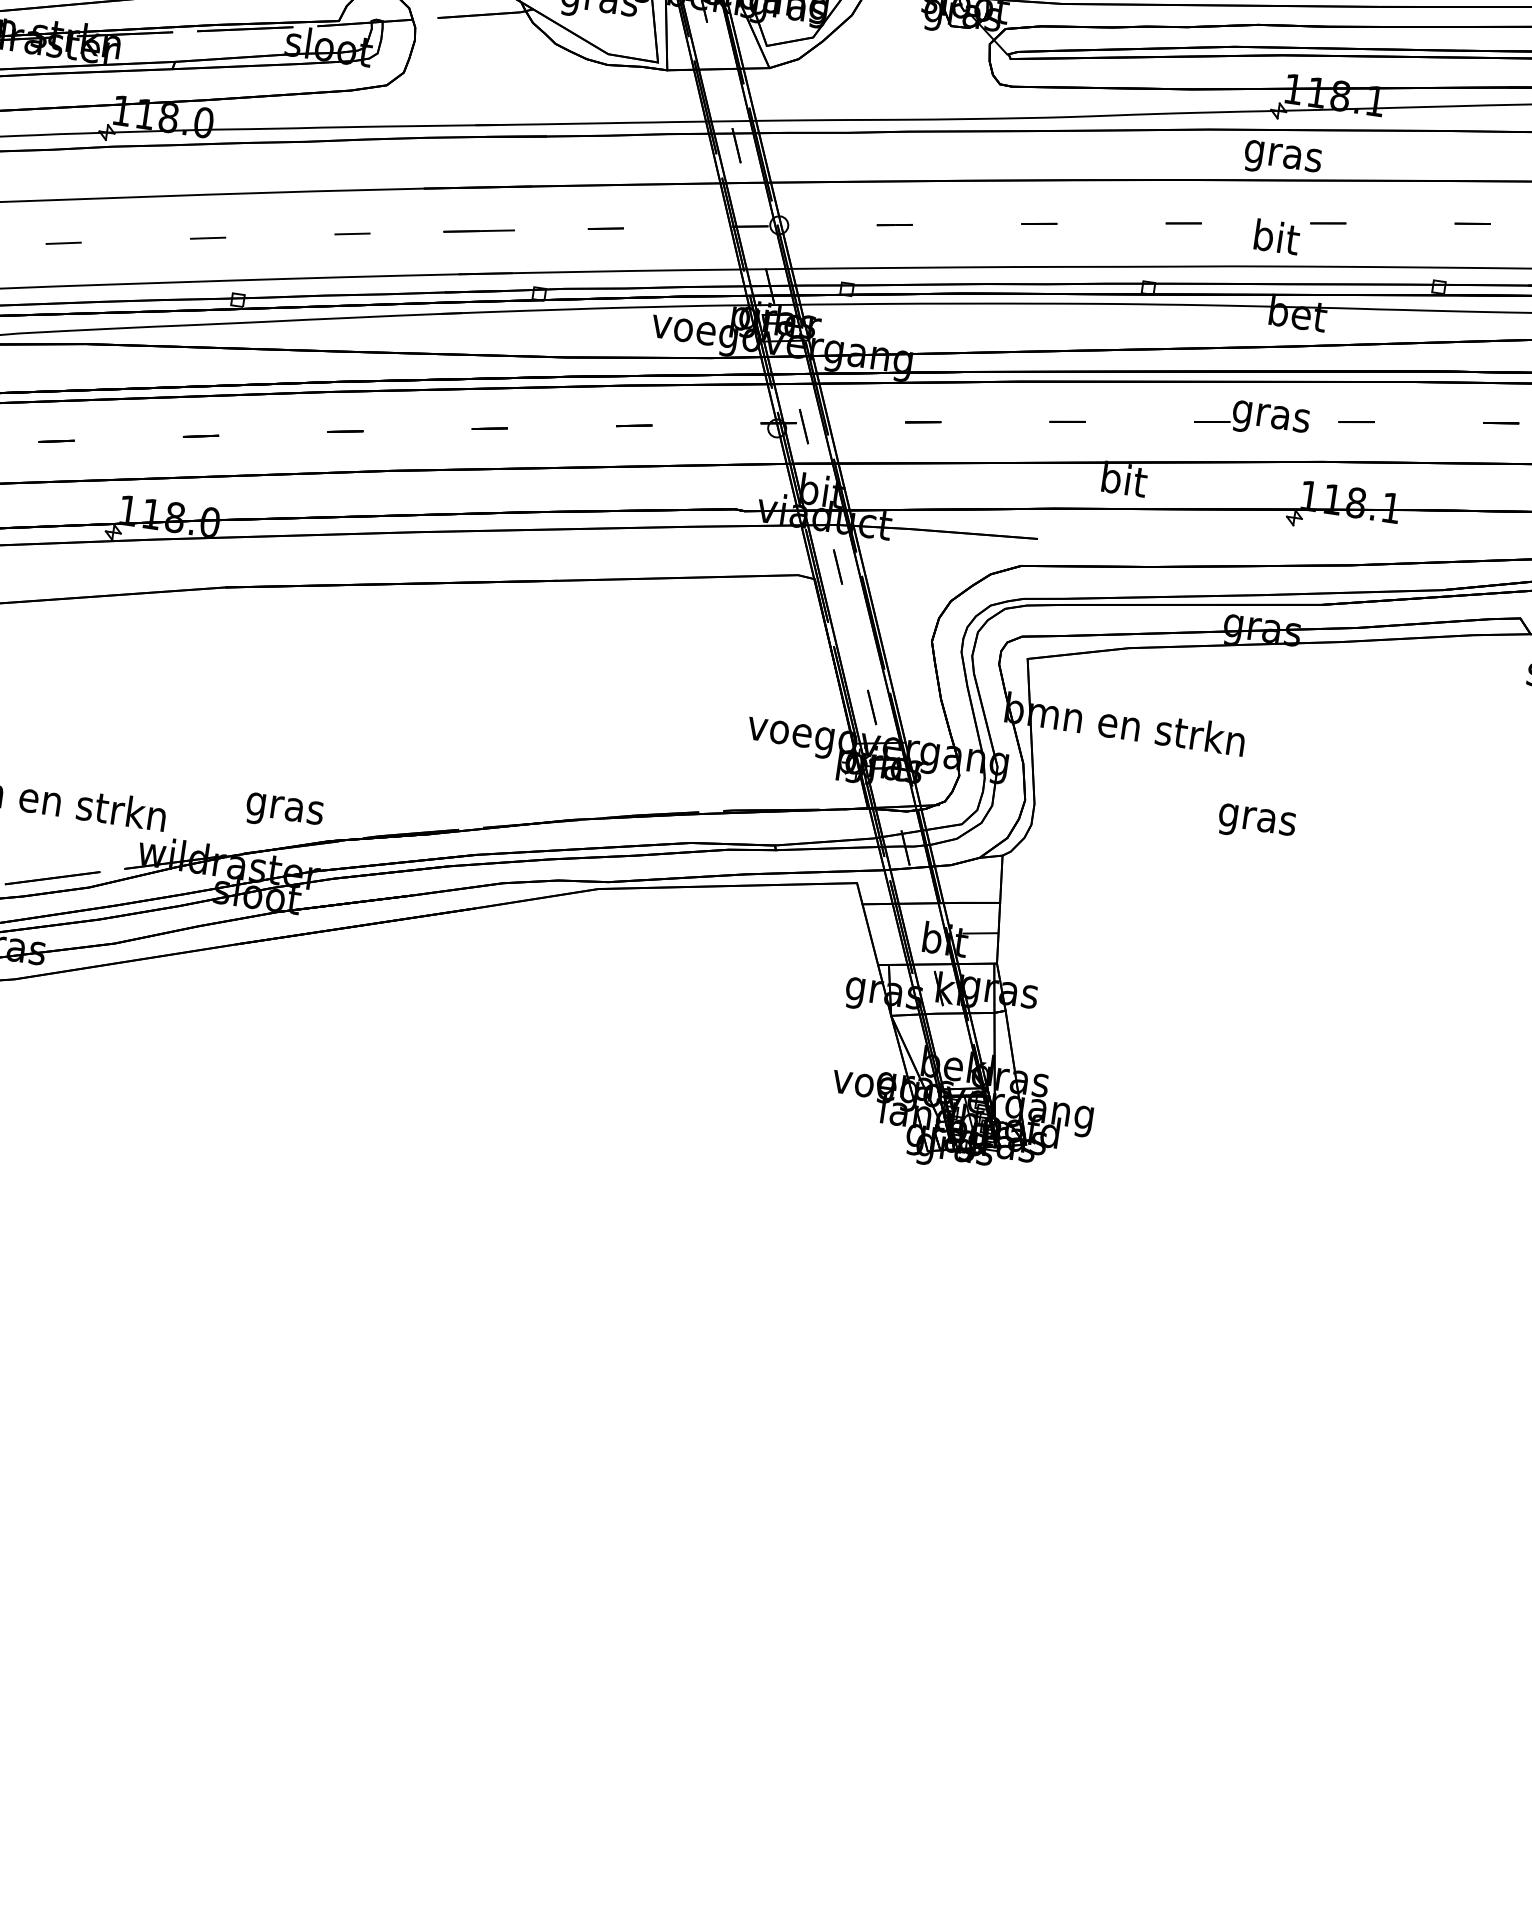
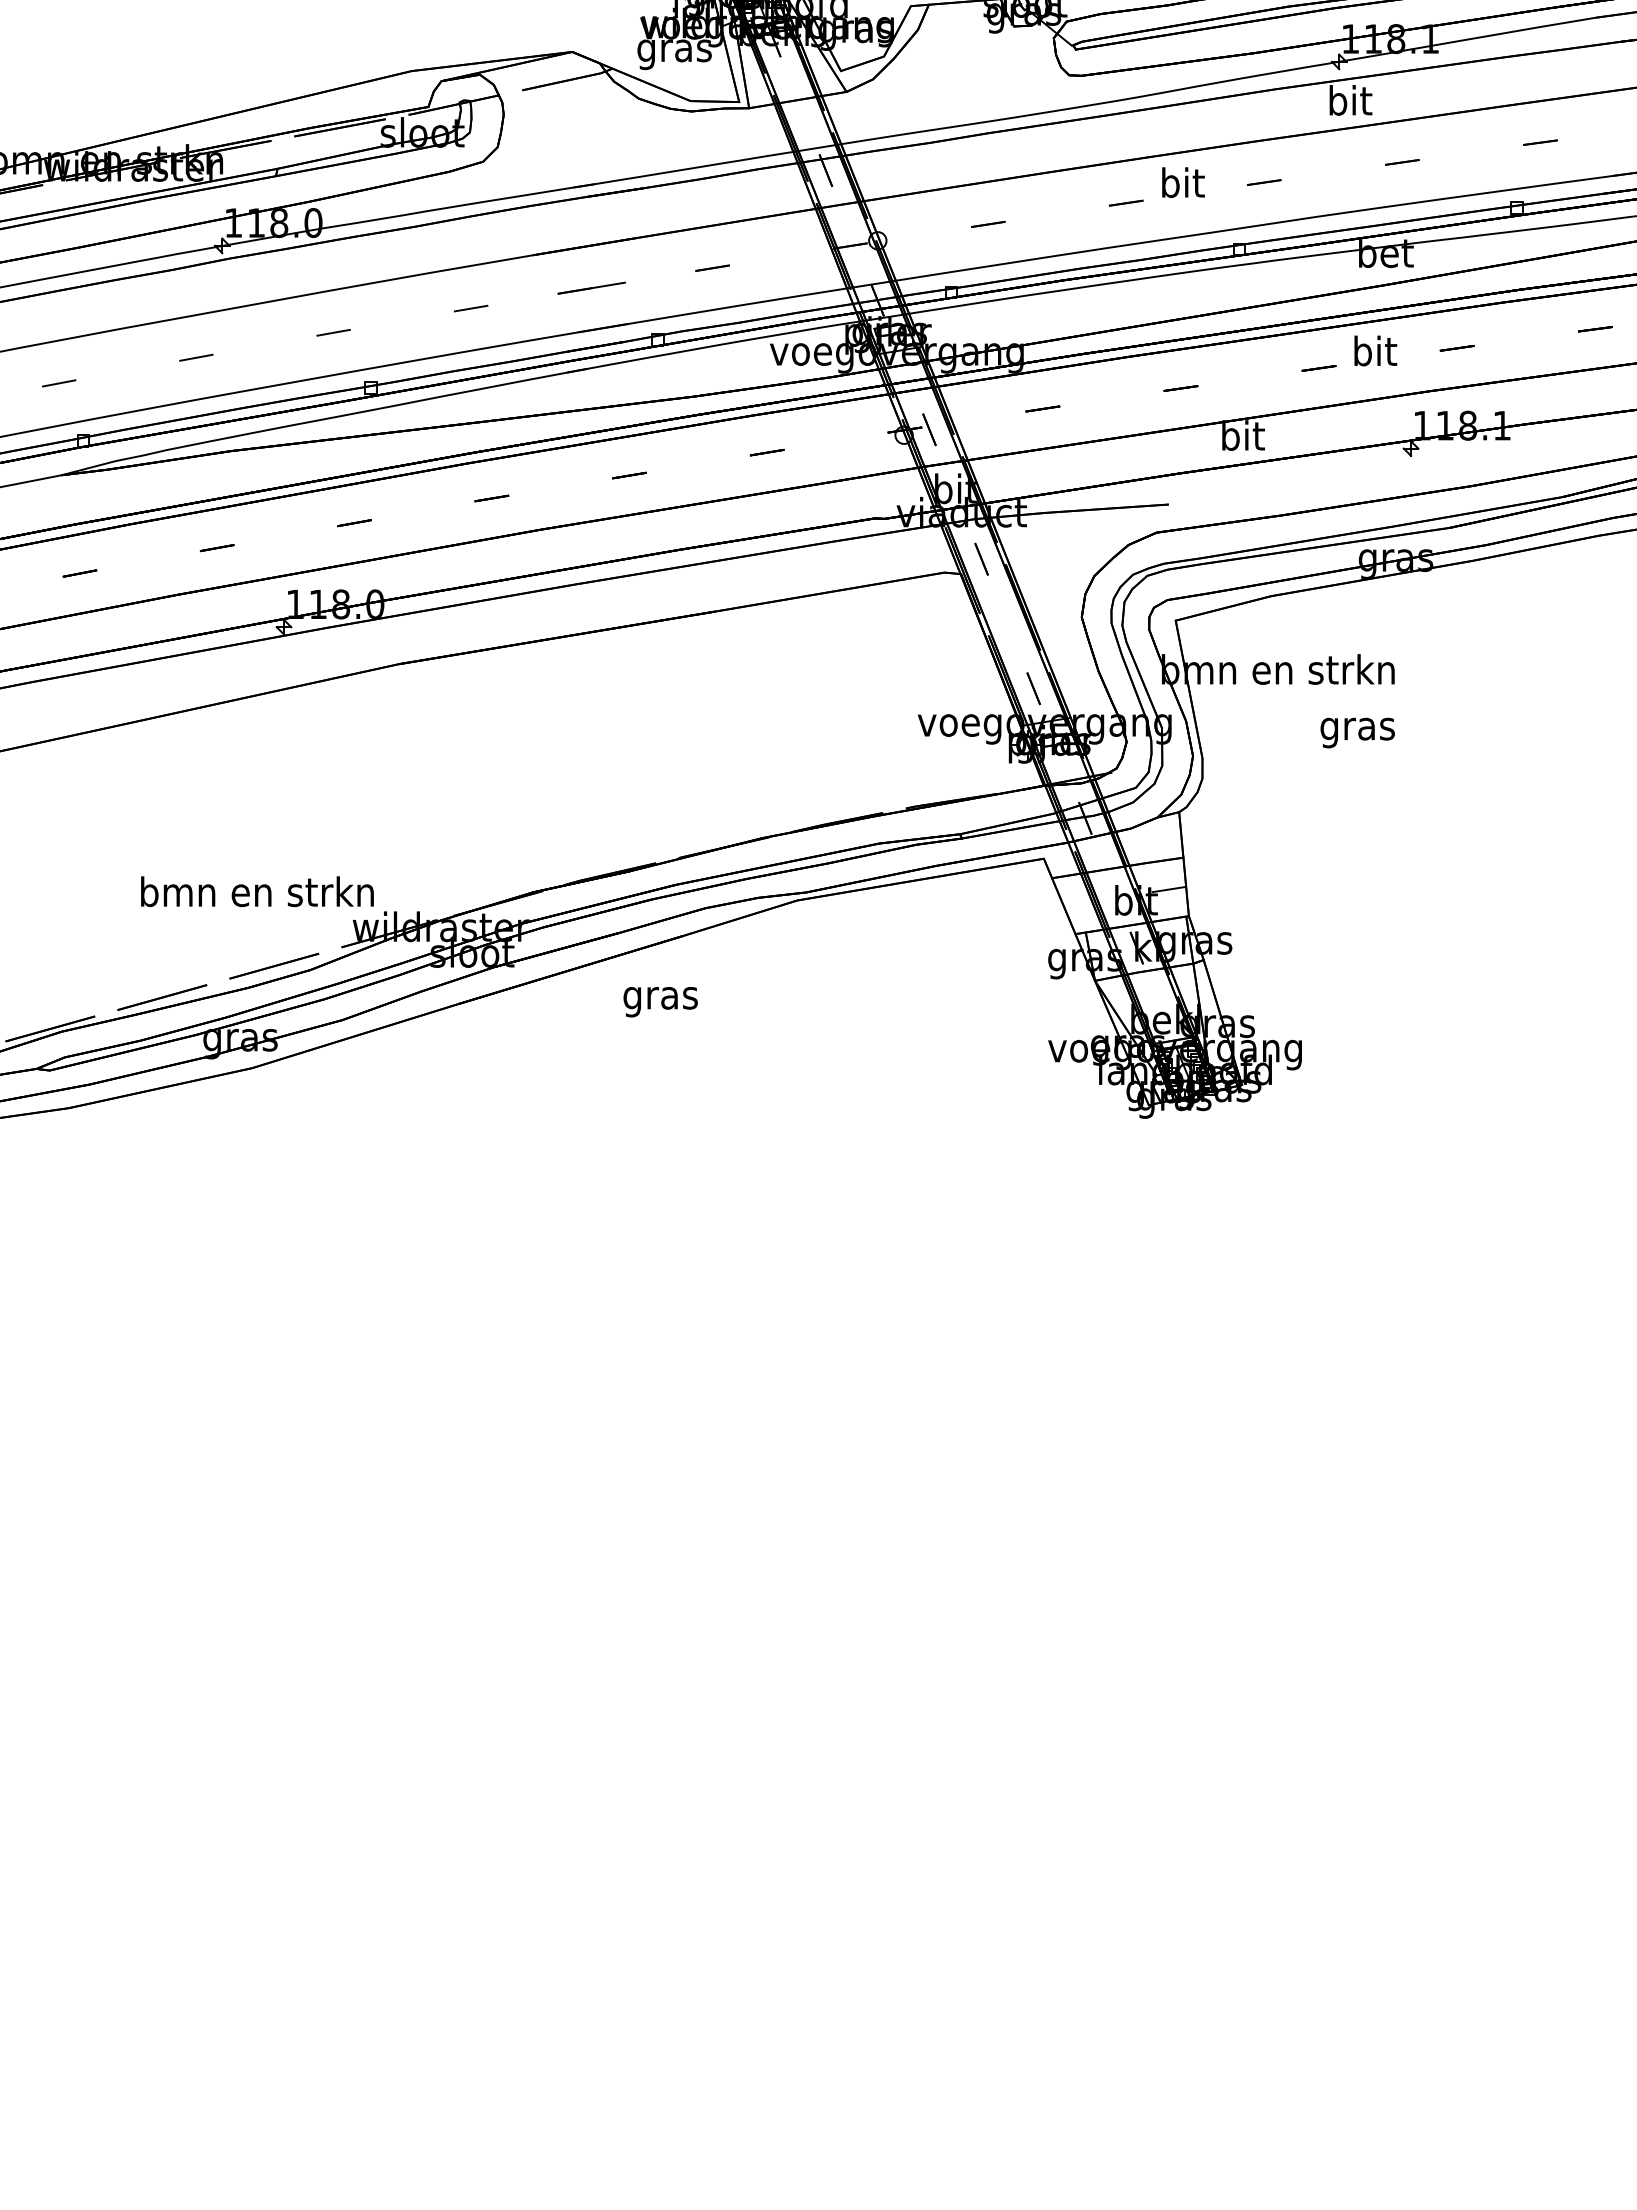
text: (1282, 156) -> (1349, 104), gras -> bit
text: (1277, 236) -> (1183, 182), moved
text: (1271, 415) -> (1374, 354), gras -> bit
text: (284, 812) -> (660, 1002), moved
text: (1256, 822) -> (1357, 732), moved

